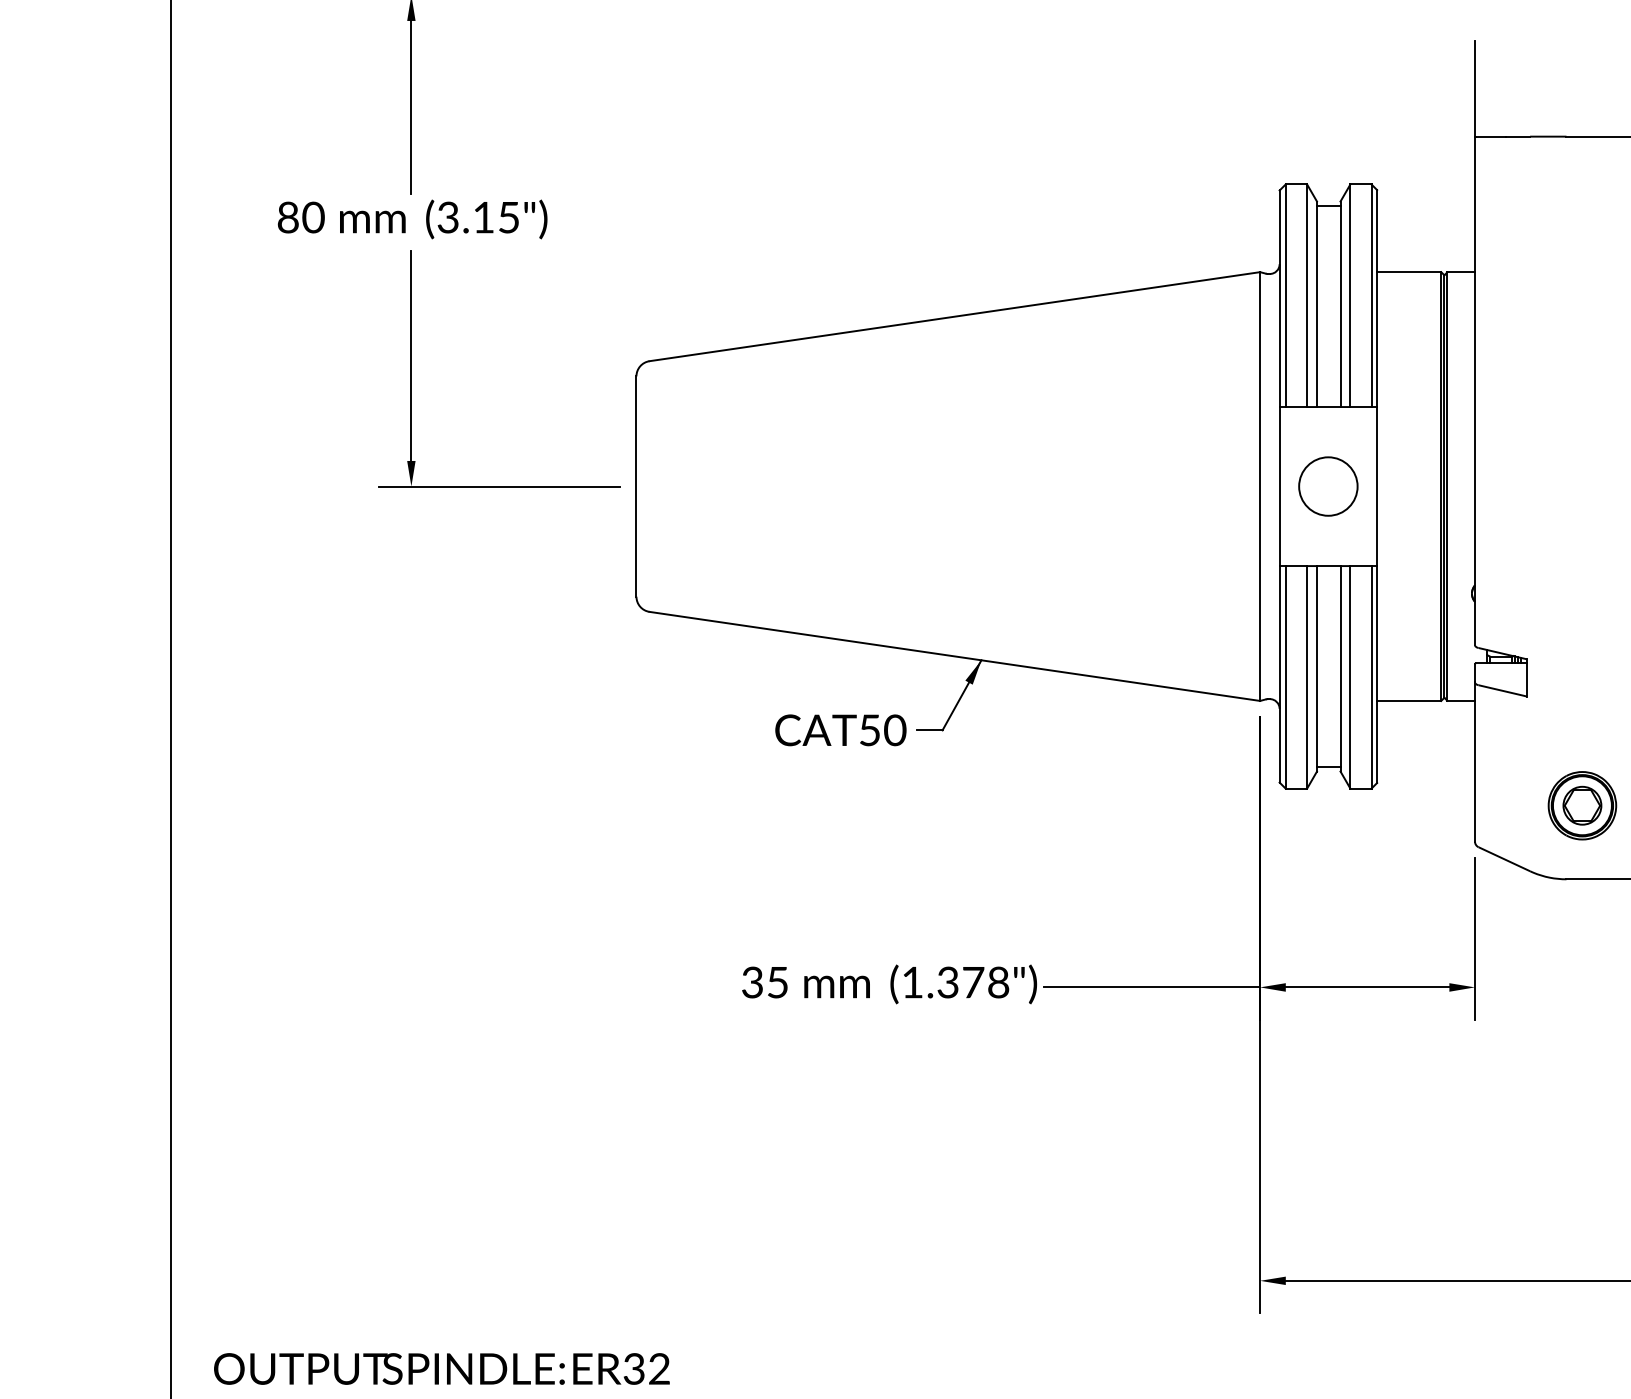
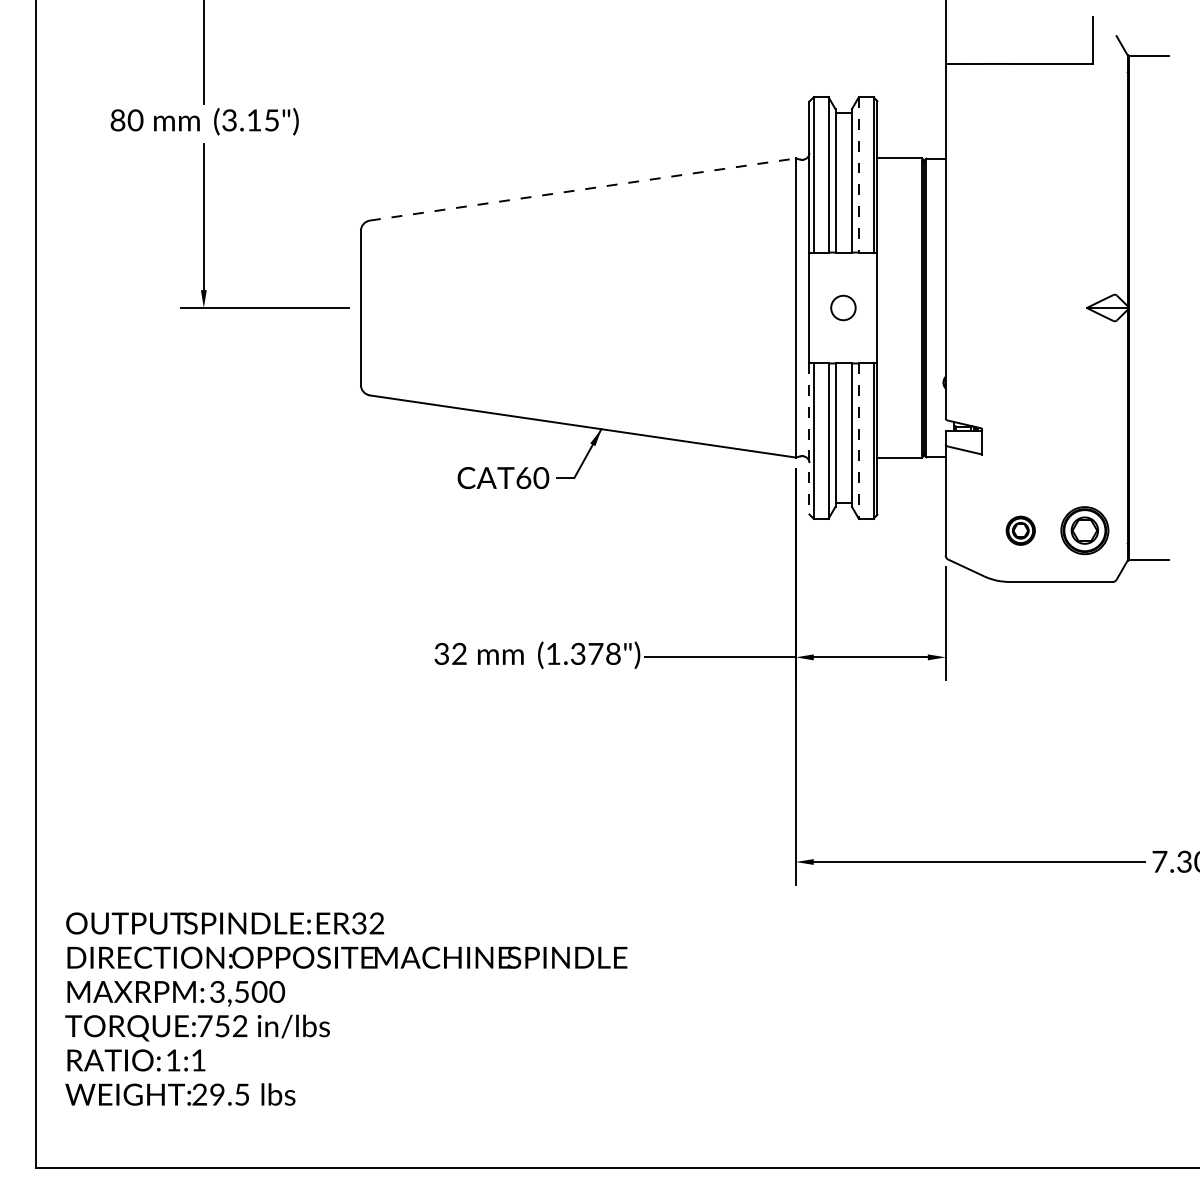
line: (1349, 295) -> (858, 174), solid -> dashed
line: (955, 316) -> (583, 189), solid -> dashed
circle: (1328, 485) -> (843, 307), size x0.6
line: (1279, 673) -> (809, 438), solid -> dashed
line: (1349, 677) -> (858, 441), solid -> dashed
text: (869, 730) -> (523, 478), CAT50 -> CAT60
part: (1582, 805) -> (1020, 530), size x0.6
text: (777, 981) -> (459, 653), 35 -> 32

